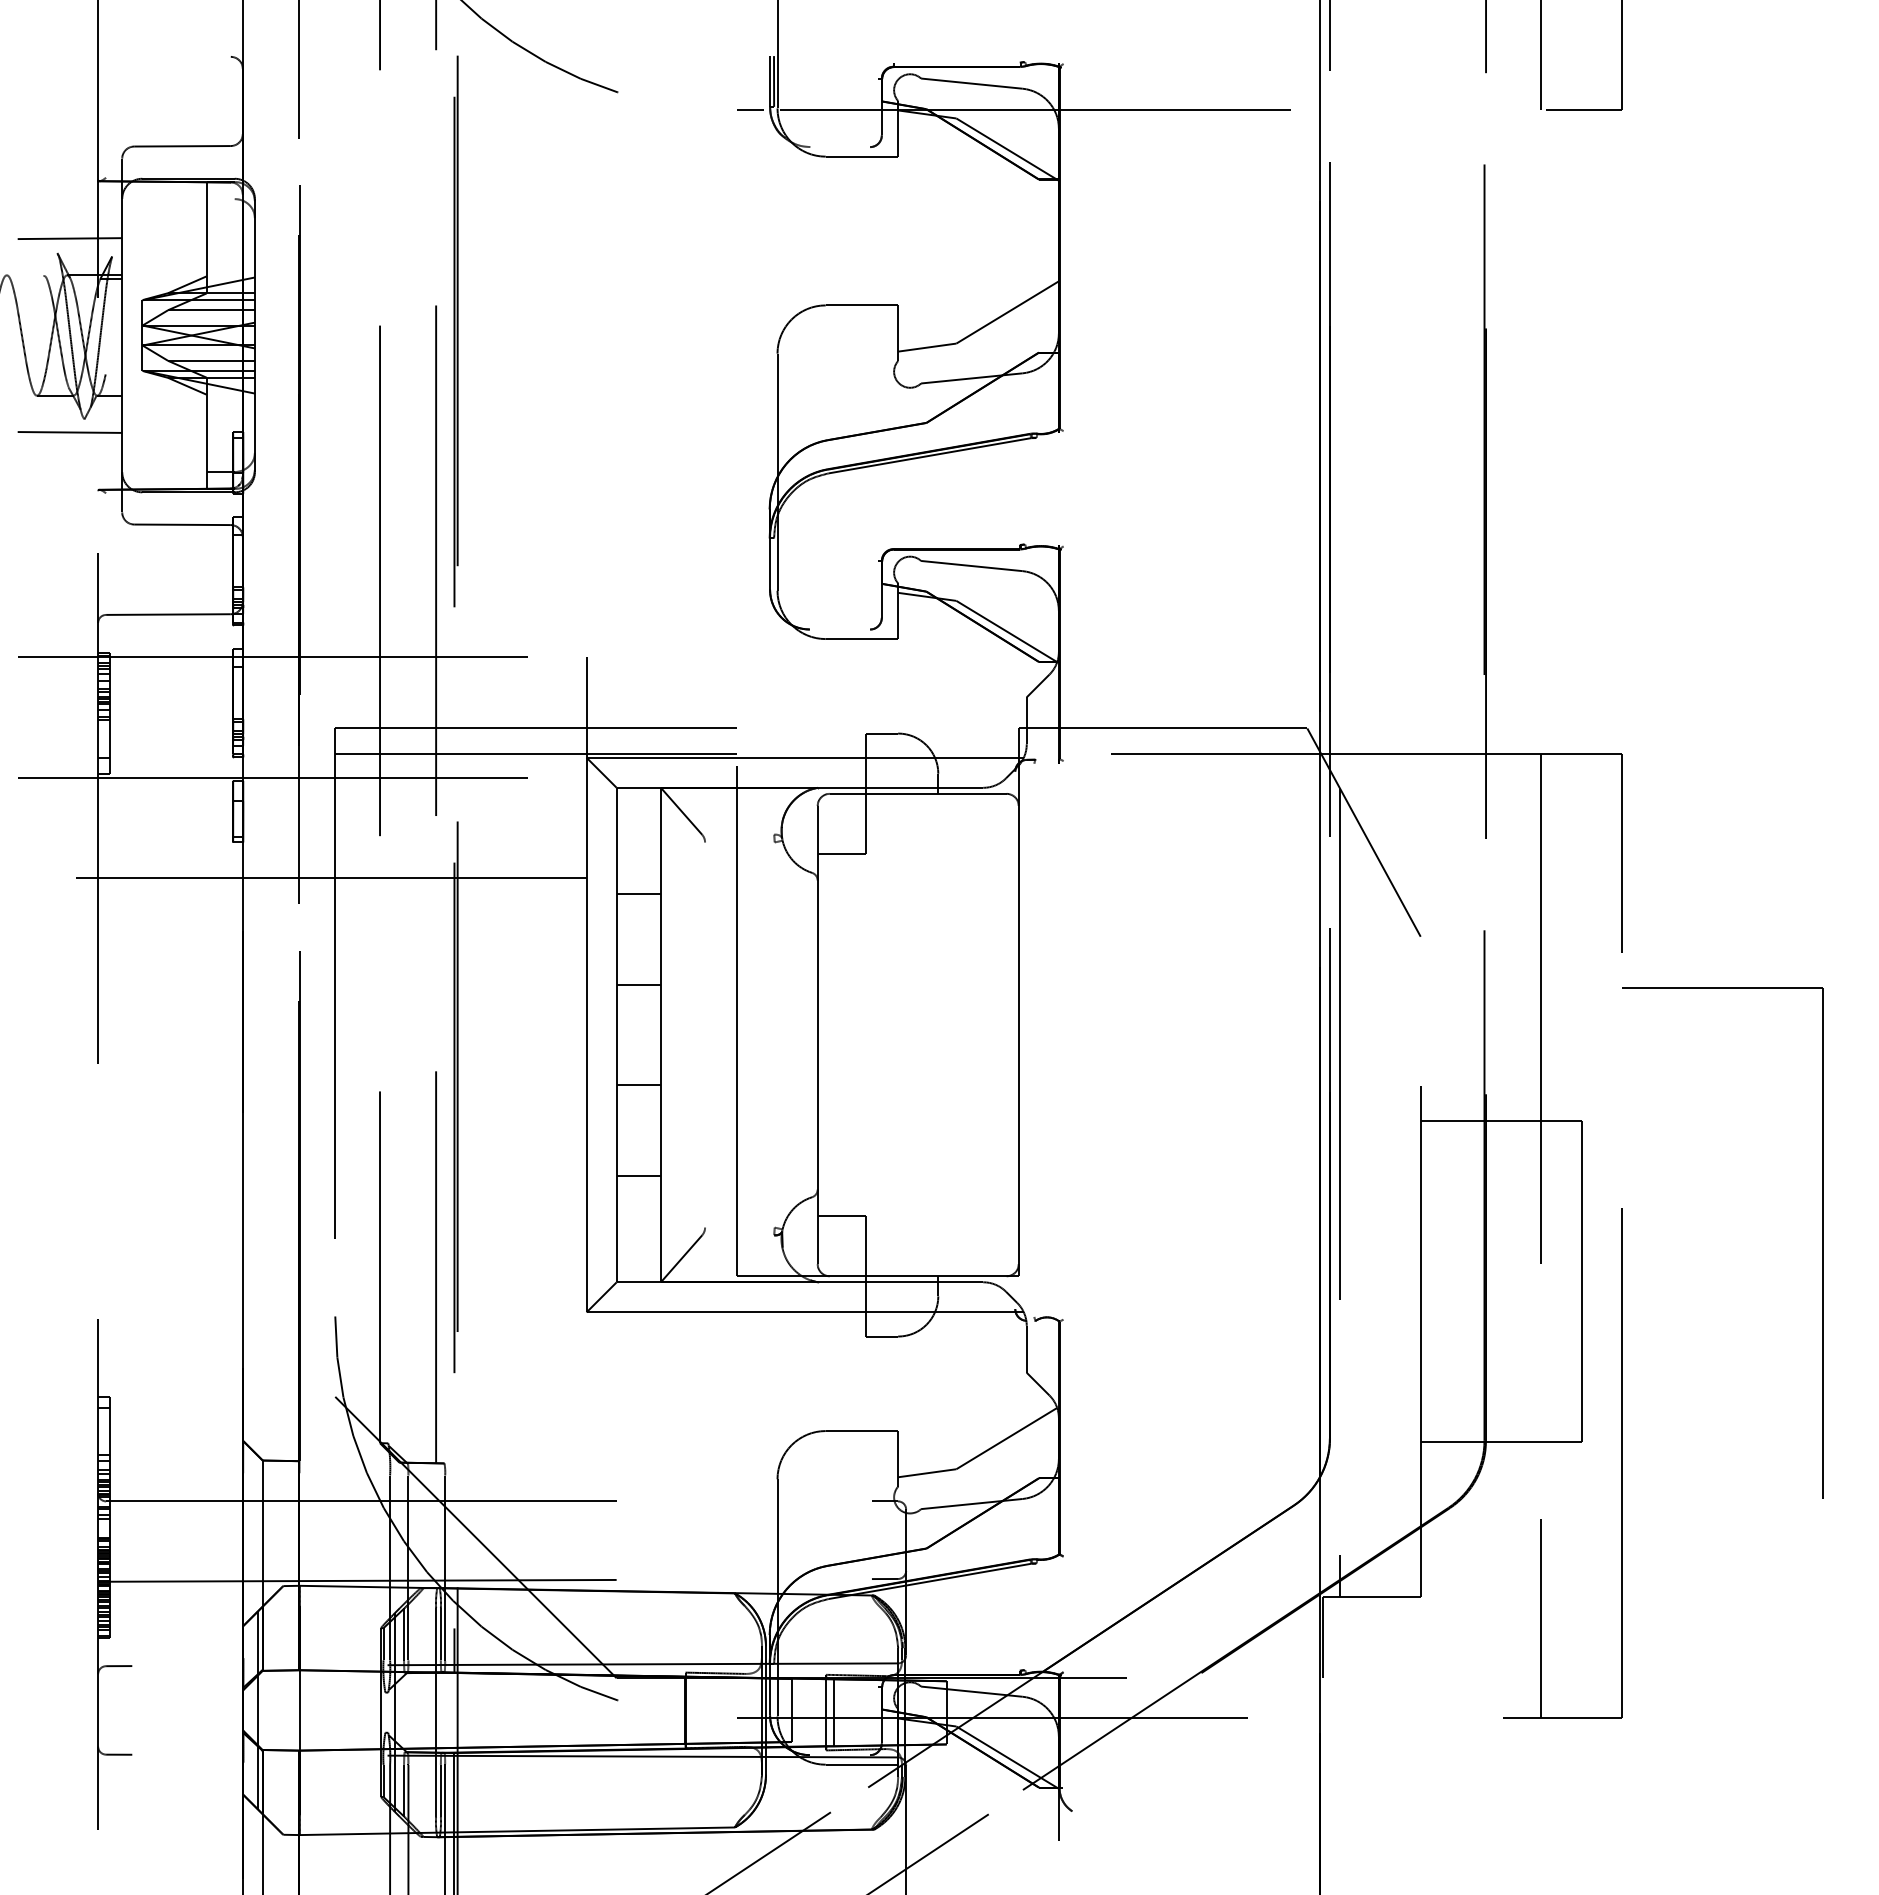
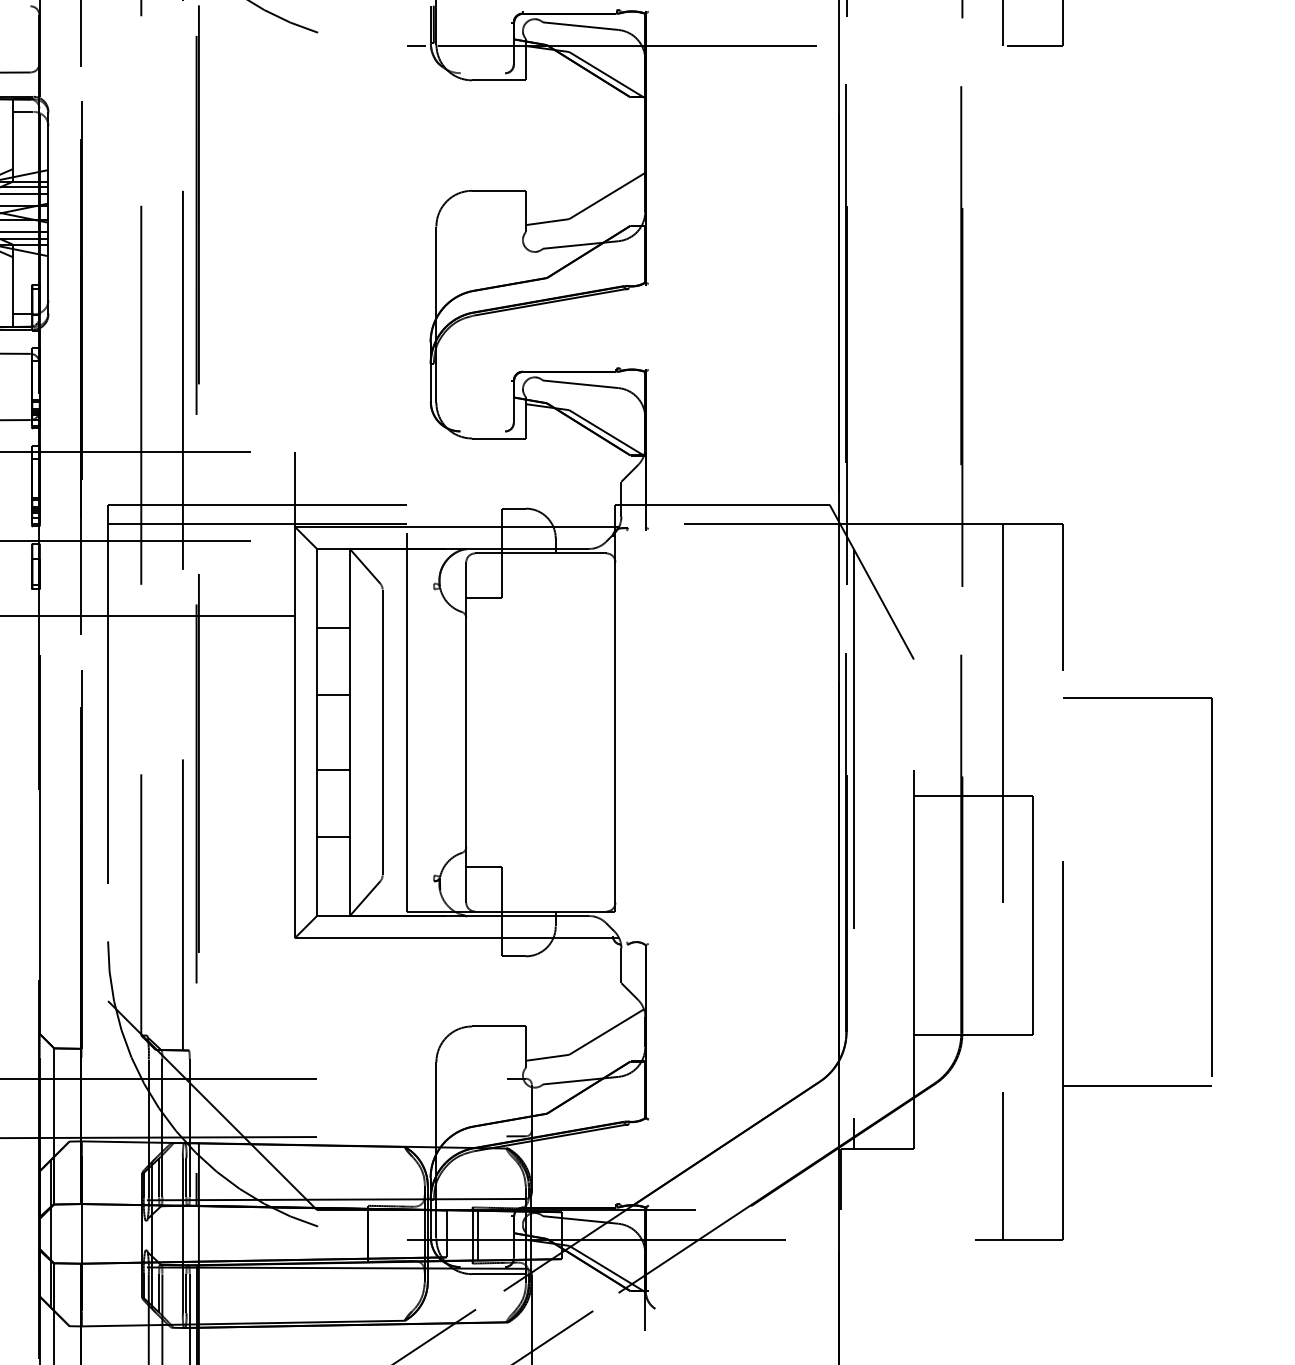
line: (220, 199) -> (22, 112), added
line: (705, 1034) -> (382, 732), added
line: (1721, 1510) -> (1137, 1085), added

